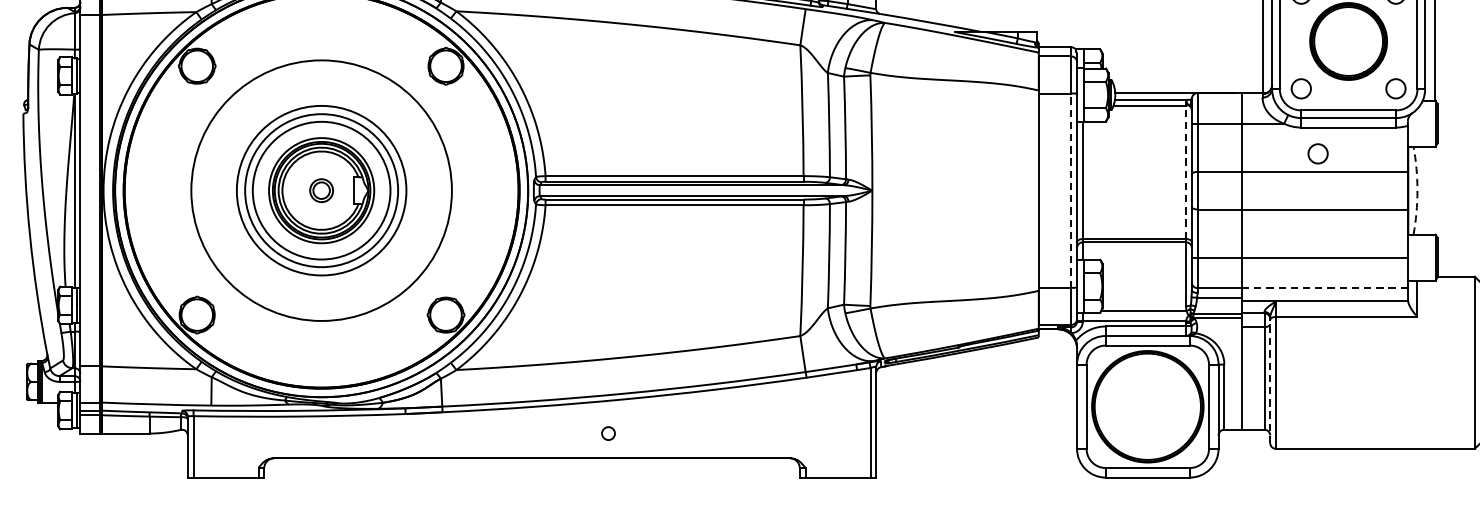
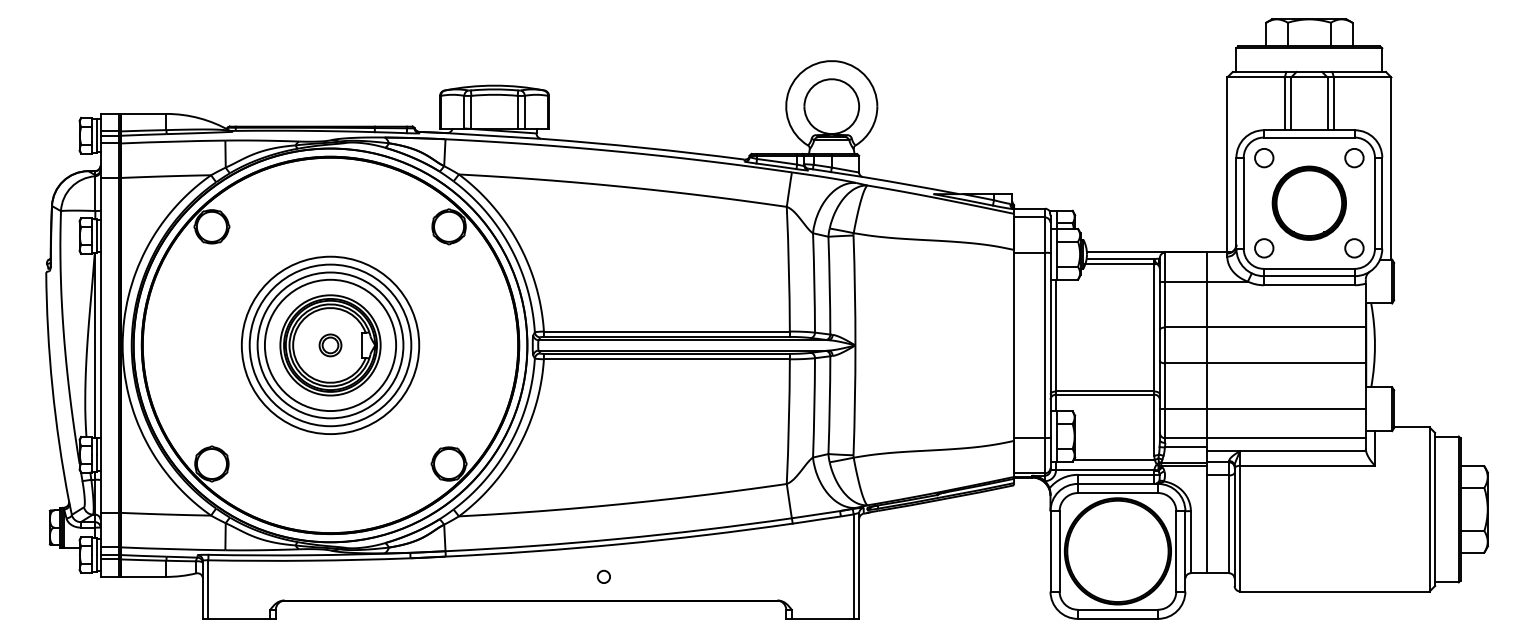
circle: (1318, 154) -> (1280, 310), removed
line: (1186, 171) -> (1154, 327), dashed -> solid
circle: (321, 190) -> (330, 345), size x0.71
line: (1071, 190) -> (1045, 345), dashed -> solid
arc: (1416, 190) -> (1374, 345), dashed -> solid
line: (1324, 288) -> (1286, 438), dashed -> solid
line: (1270, 381) -> (1234, 527), dashed -> solid

